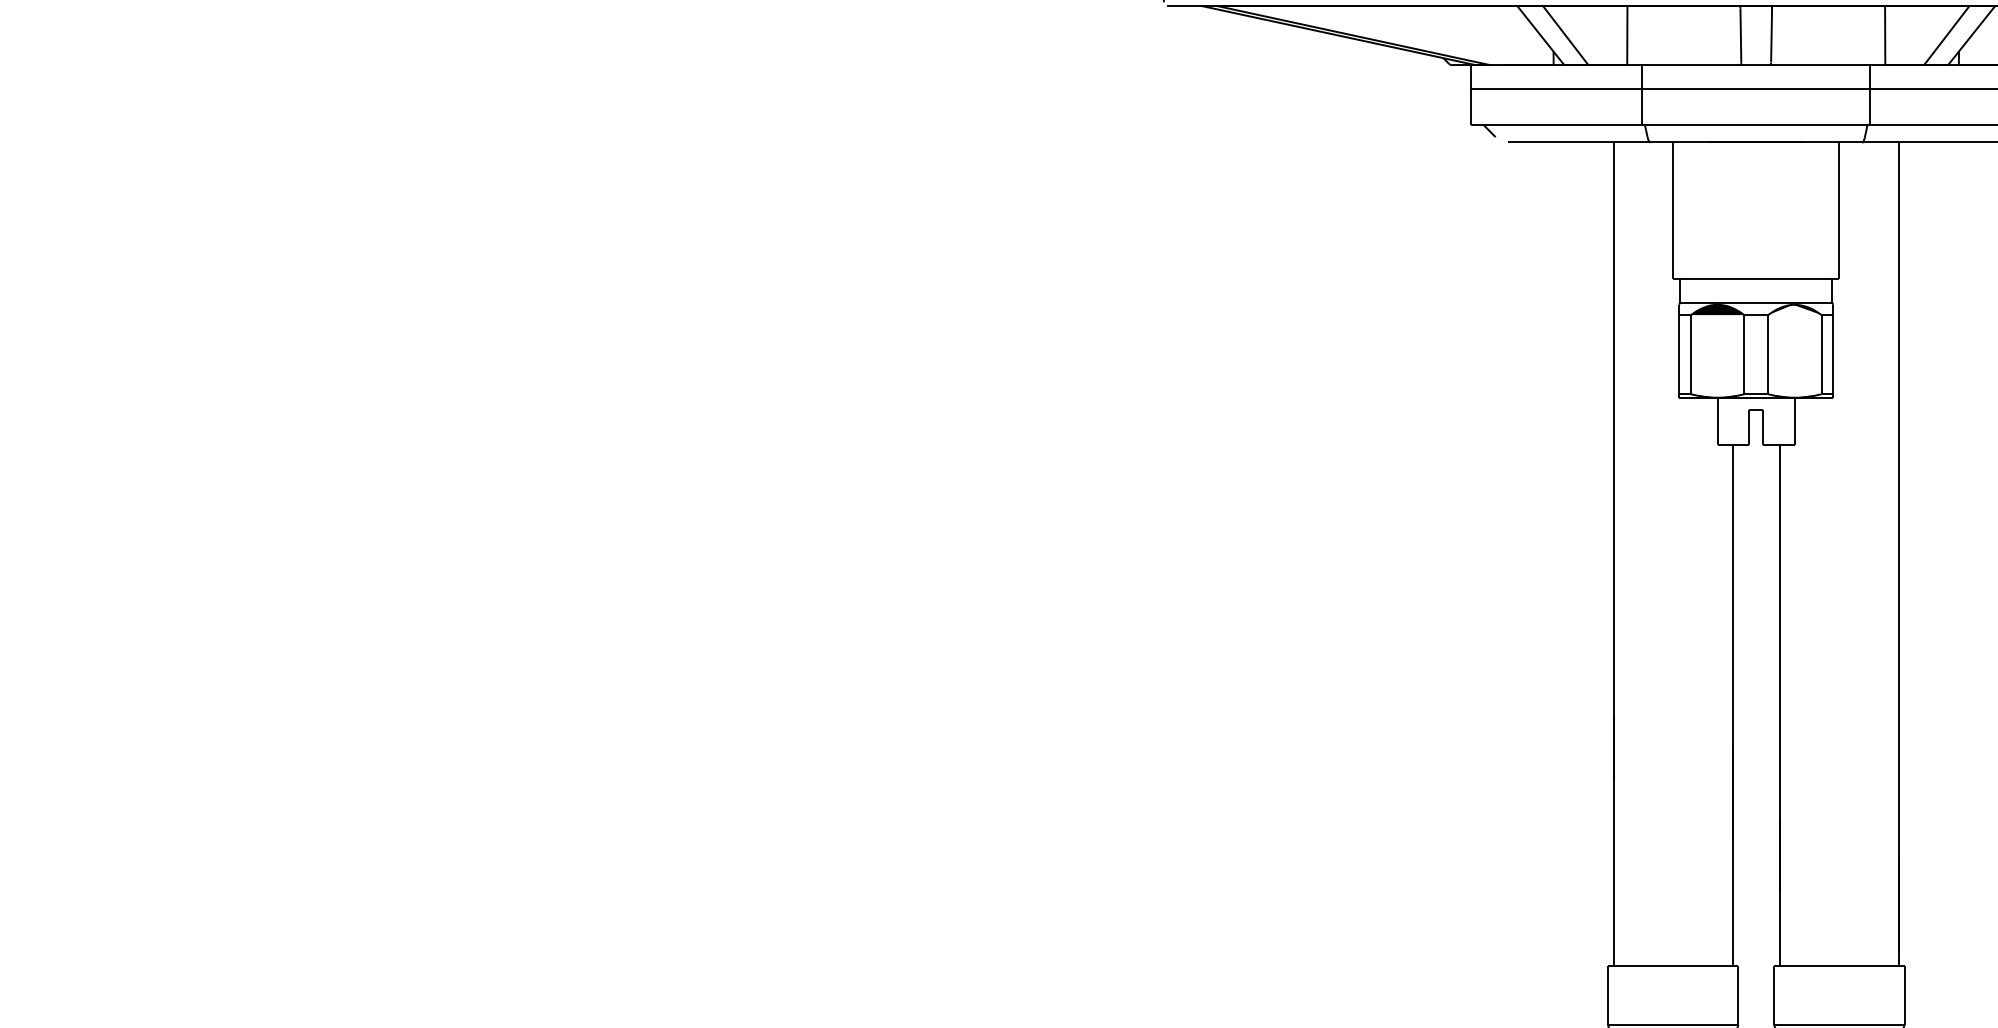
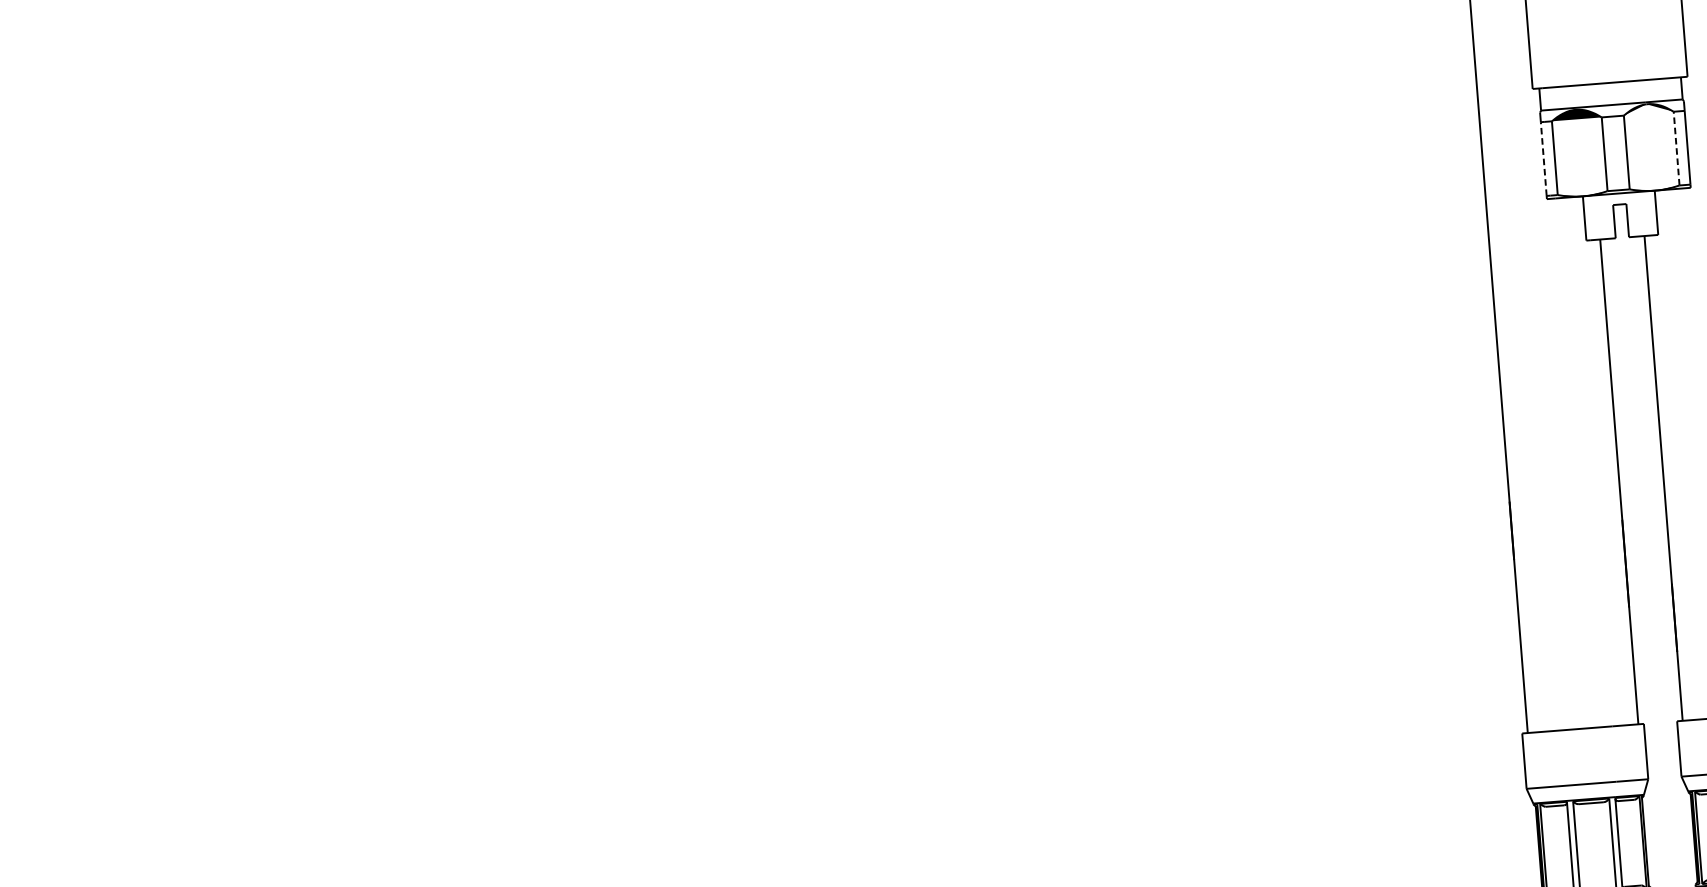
line: (1679, 354) -> (1544, 158), solid -> dashed
line: (1821, 354) -> (1676, 148), solid -> dashed

